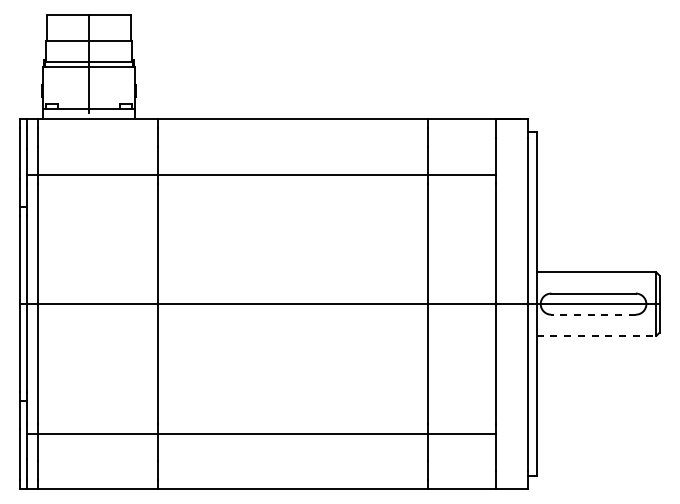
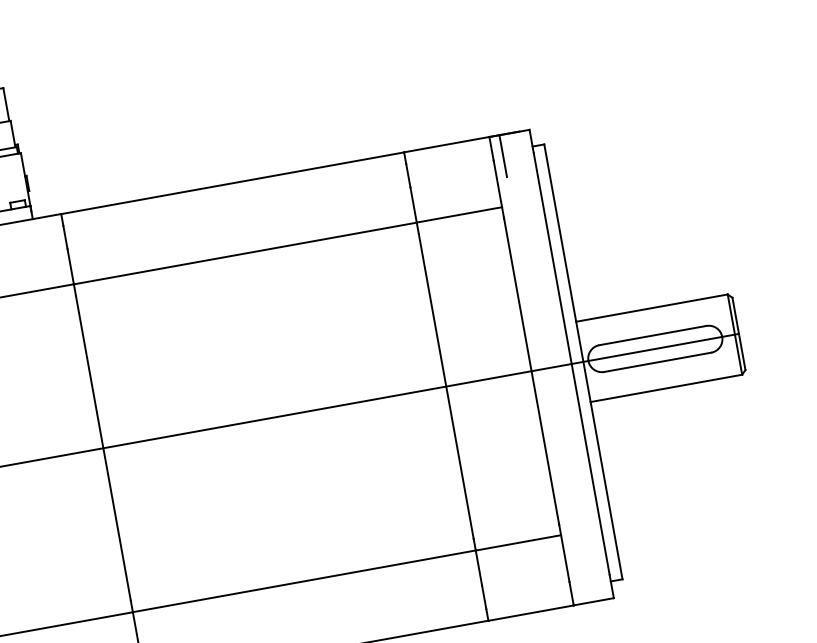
line: (503, 135) -> (502, 155), added
line: (593, 314) -> (657, 362), dashed -> solid
line: (596, 335) -> (666, 388), dashed -> solid

